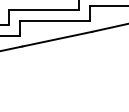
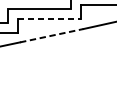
line: (54, 21) -> (49, 19), solid -> dashed
line: (57, 39) -> (52, 35), solid -> dashed

